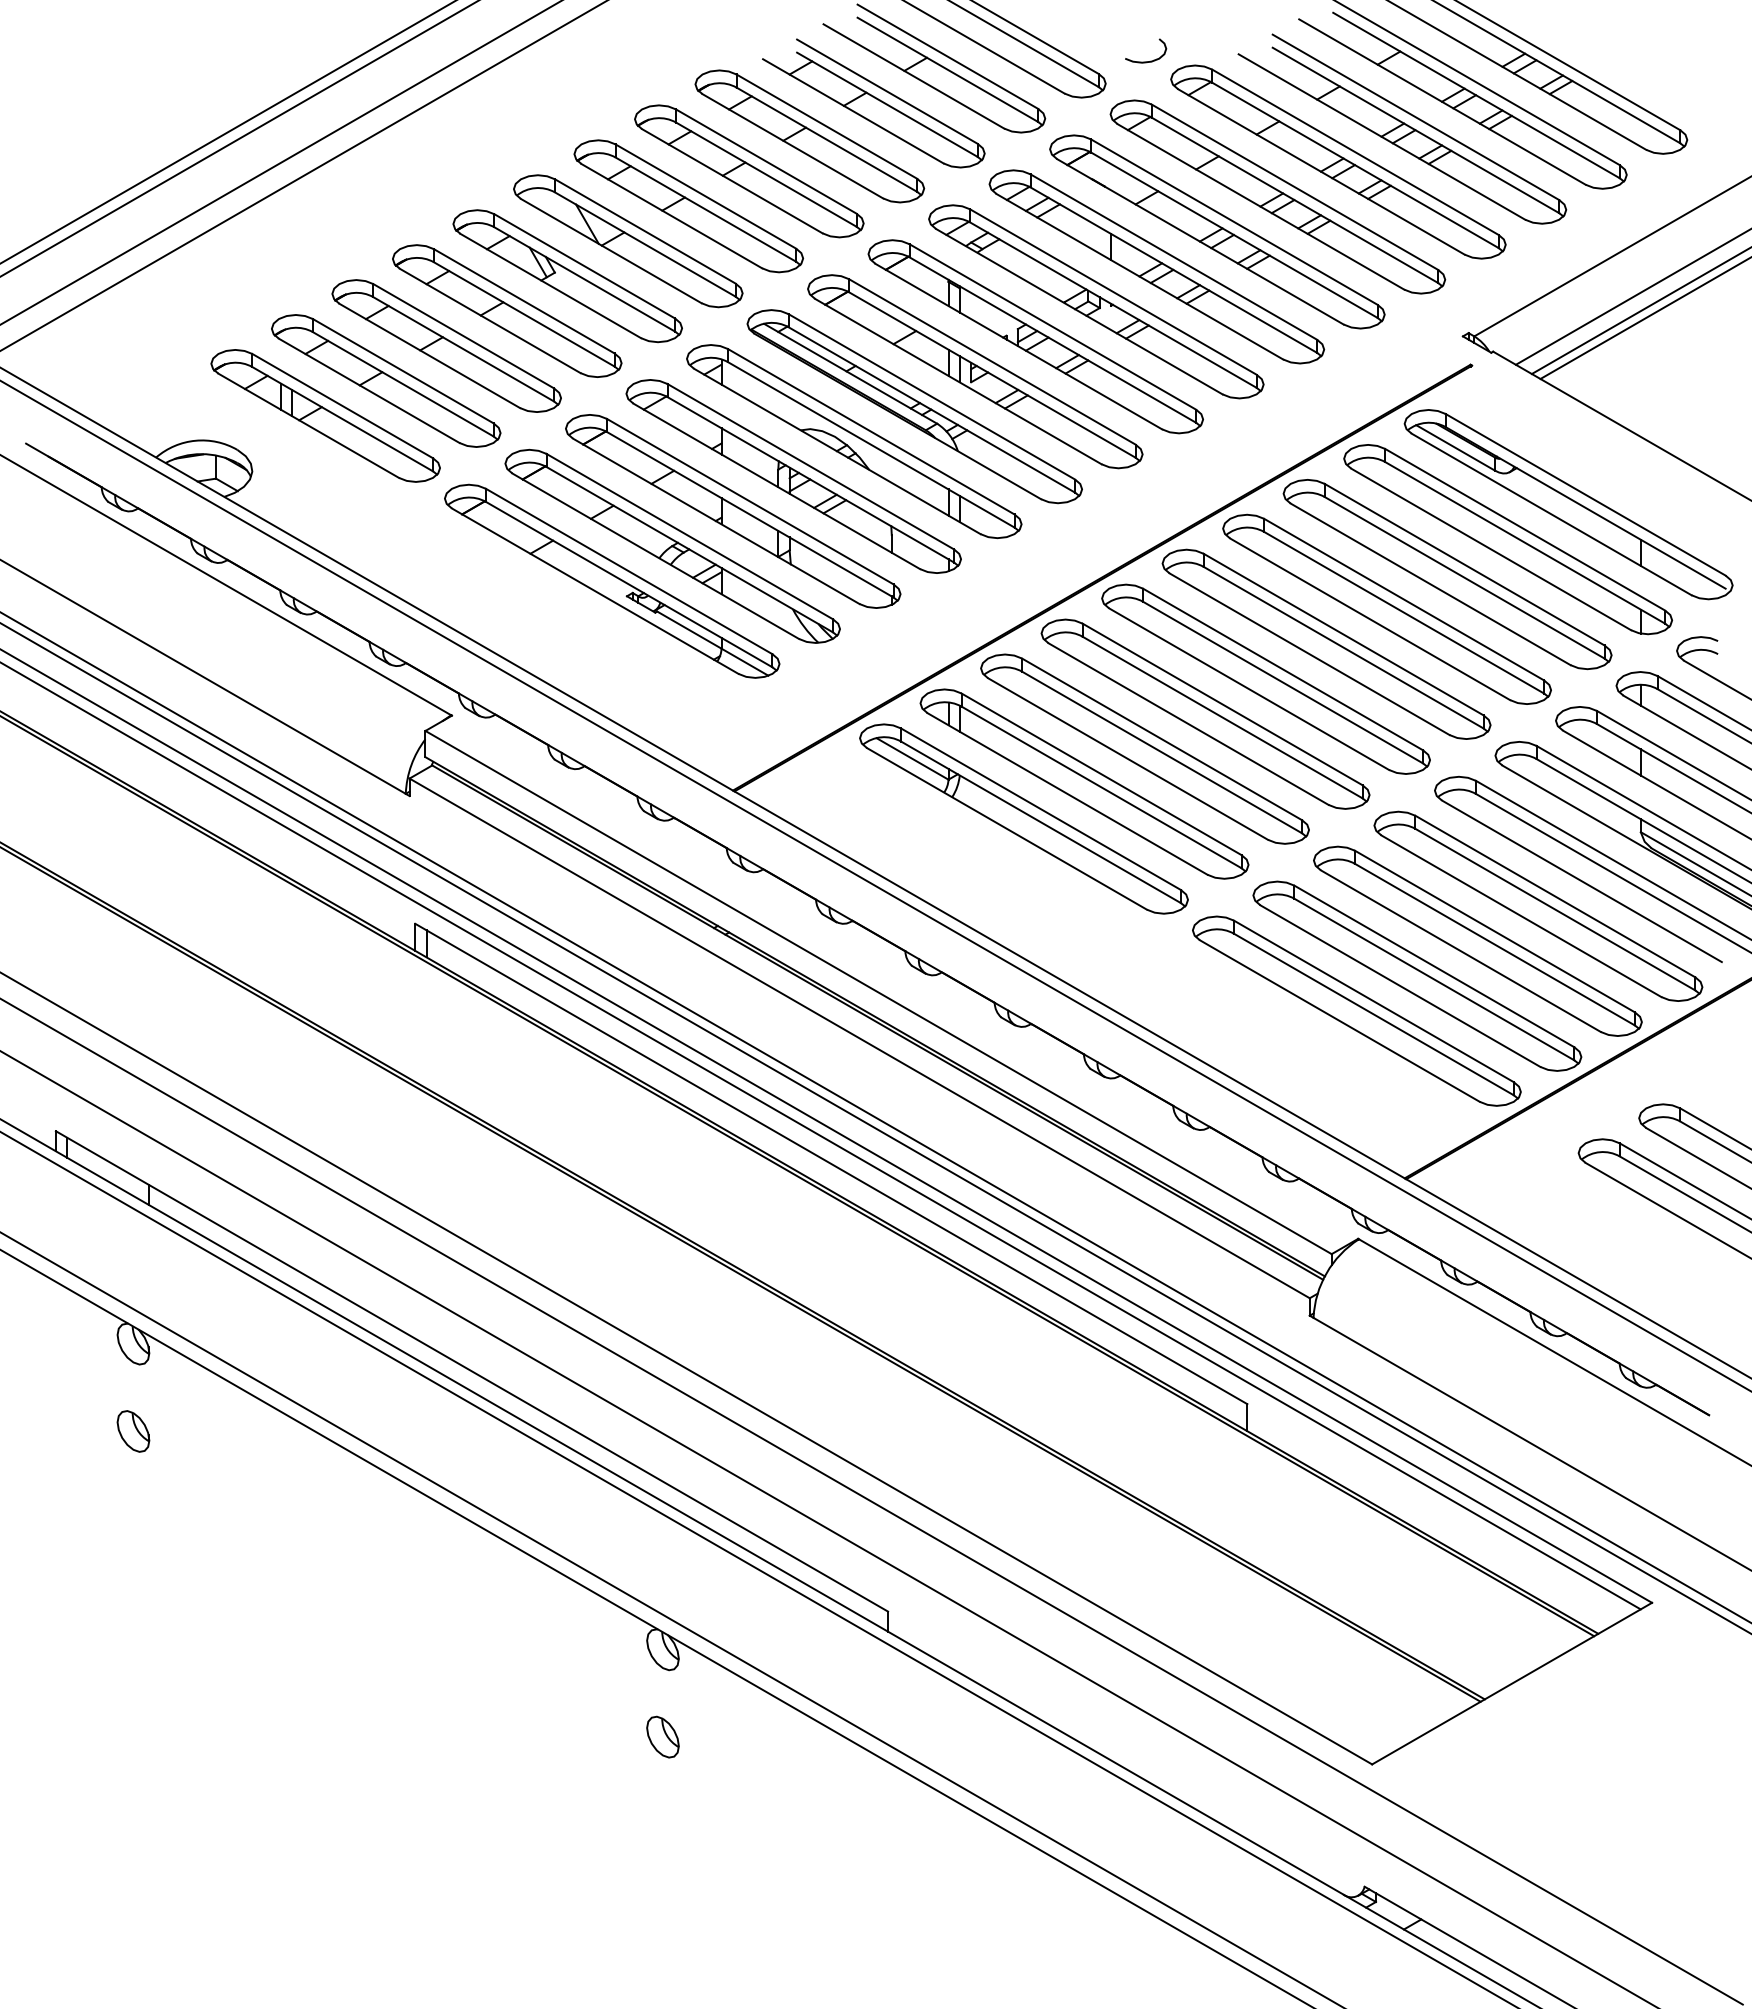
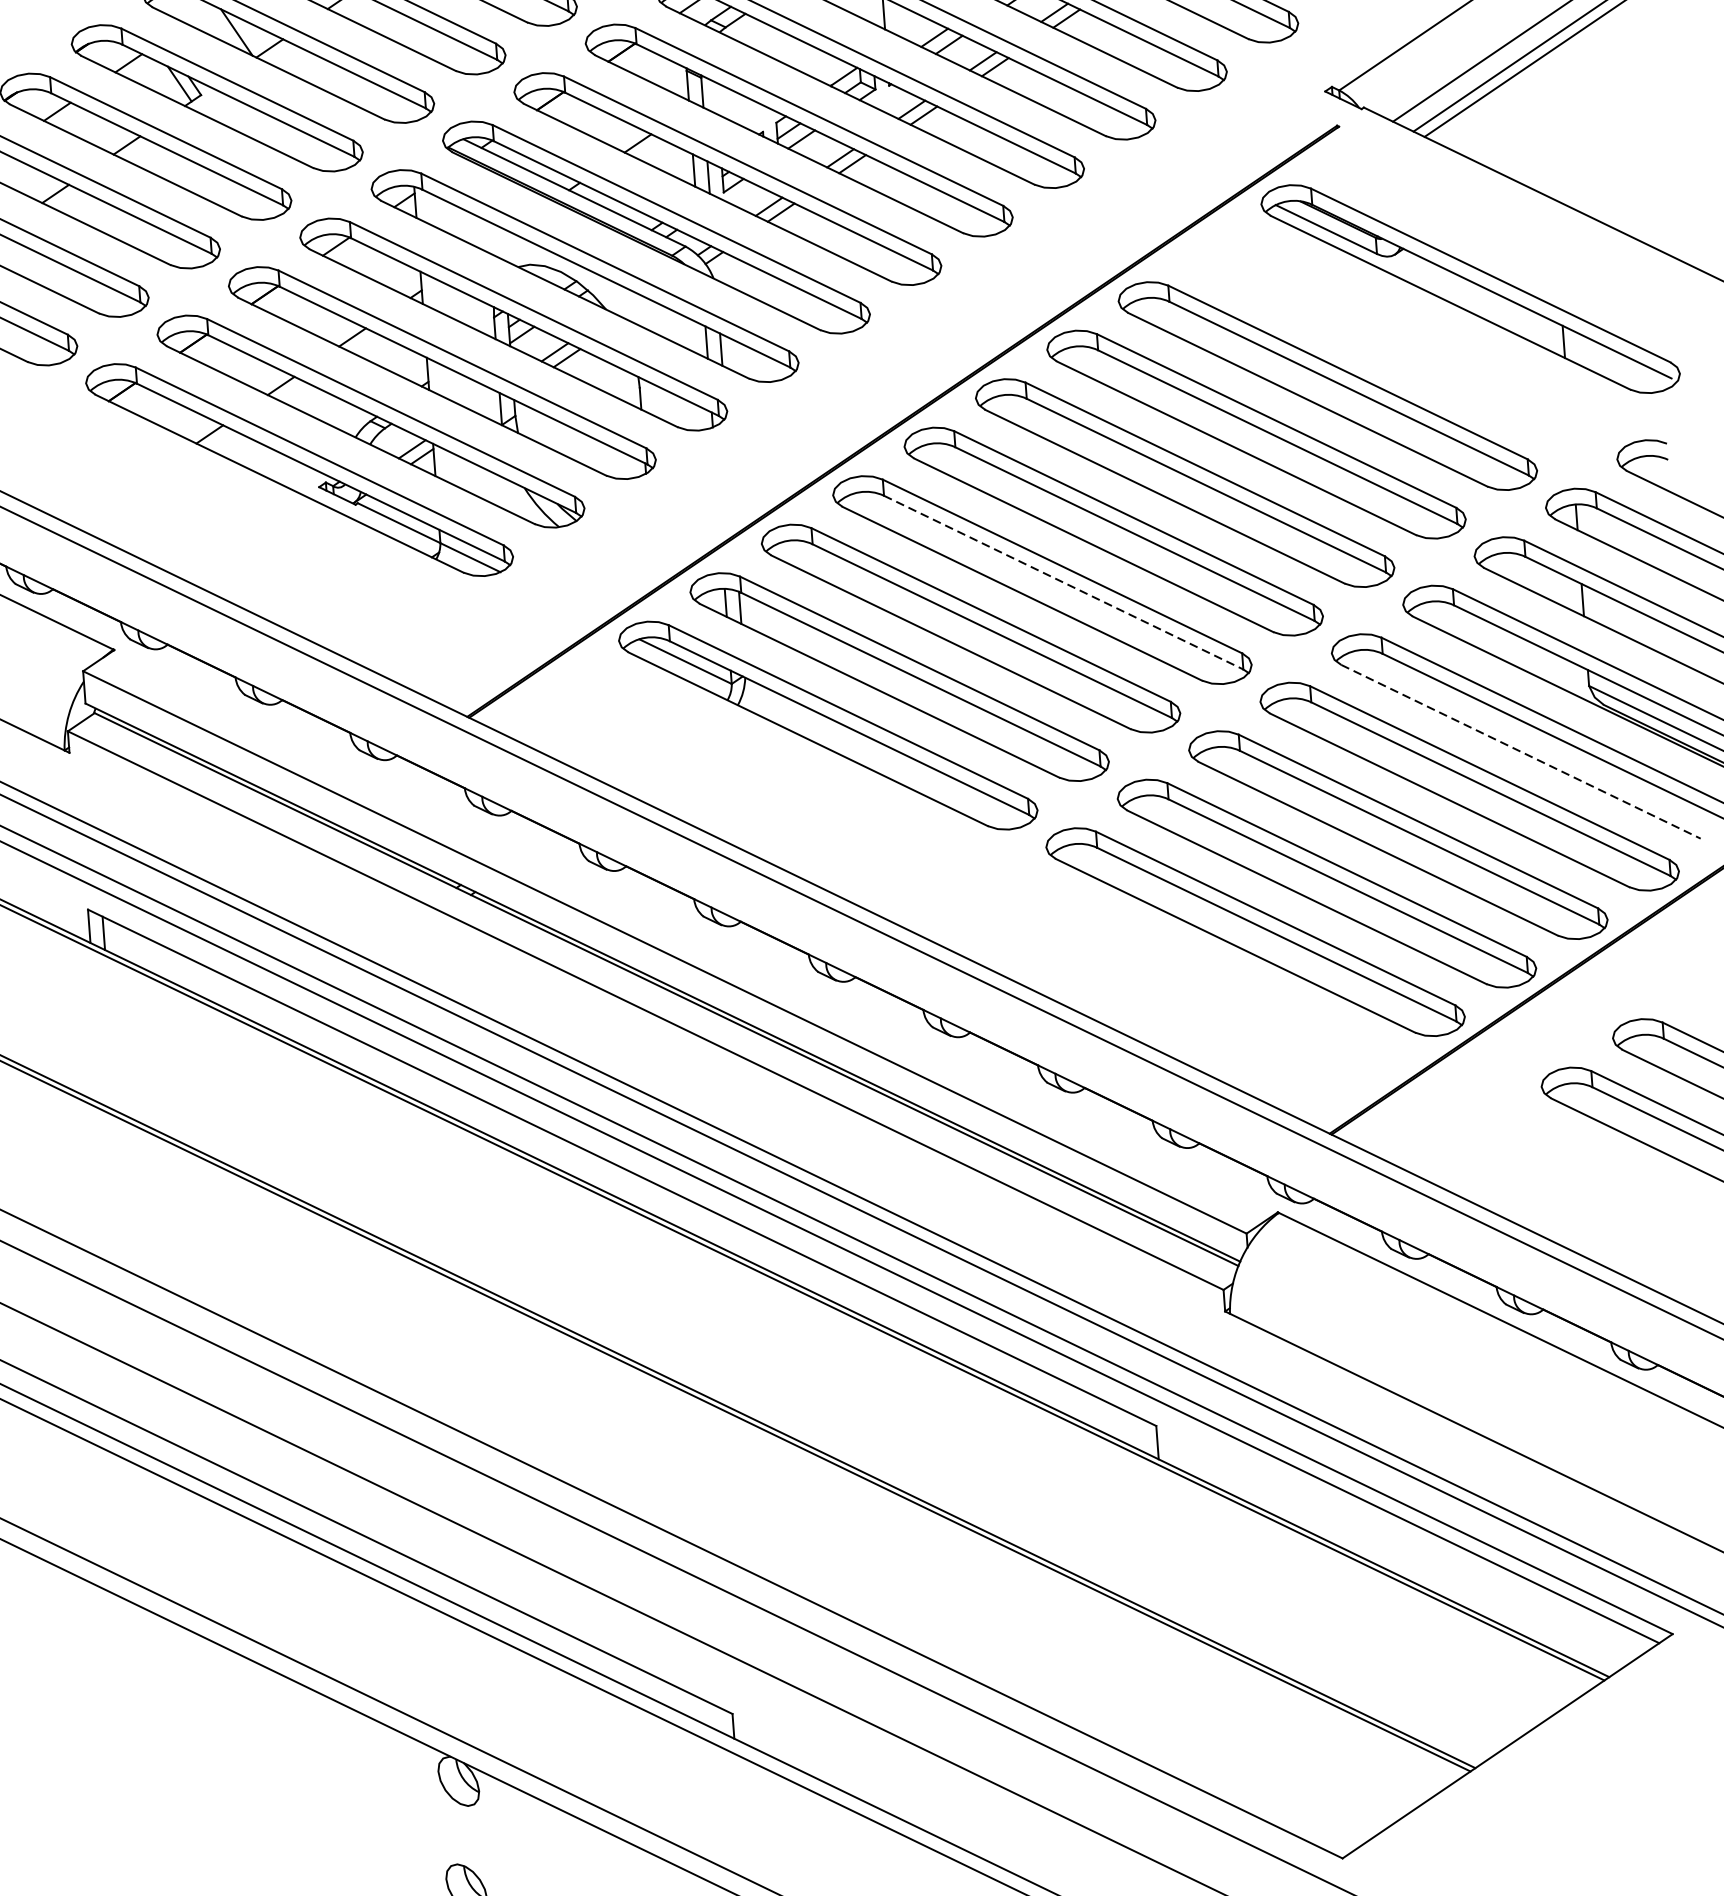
part: (1507, 539) -> (1398, 337), removed
line: (1222, 717) -> (1063, 582), solid -> dashed
line: (1581, 881) -> (1520, 752), solid -> dashed

